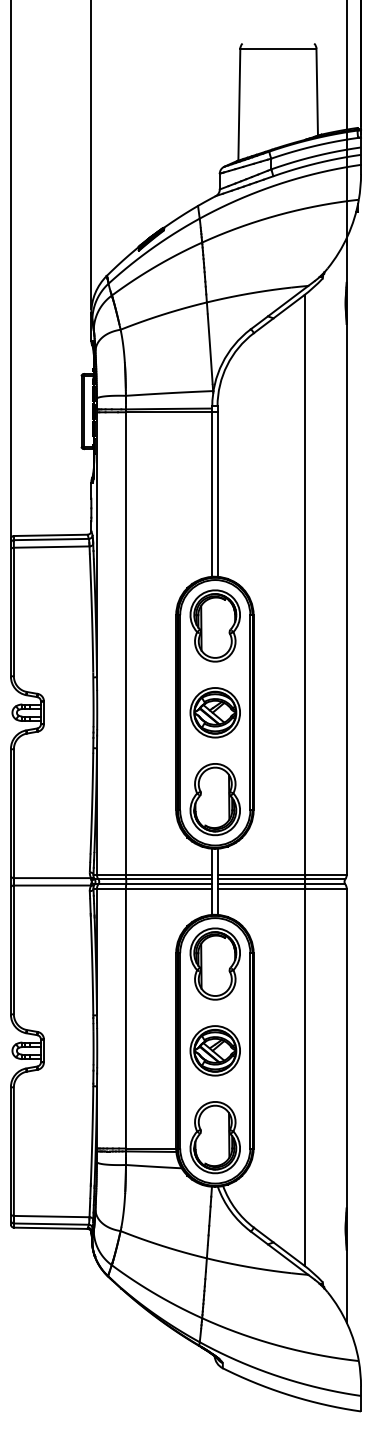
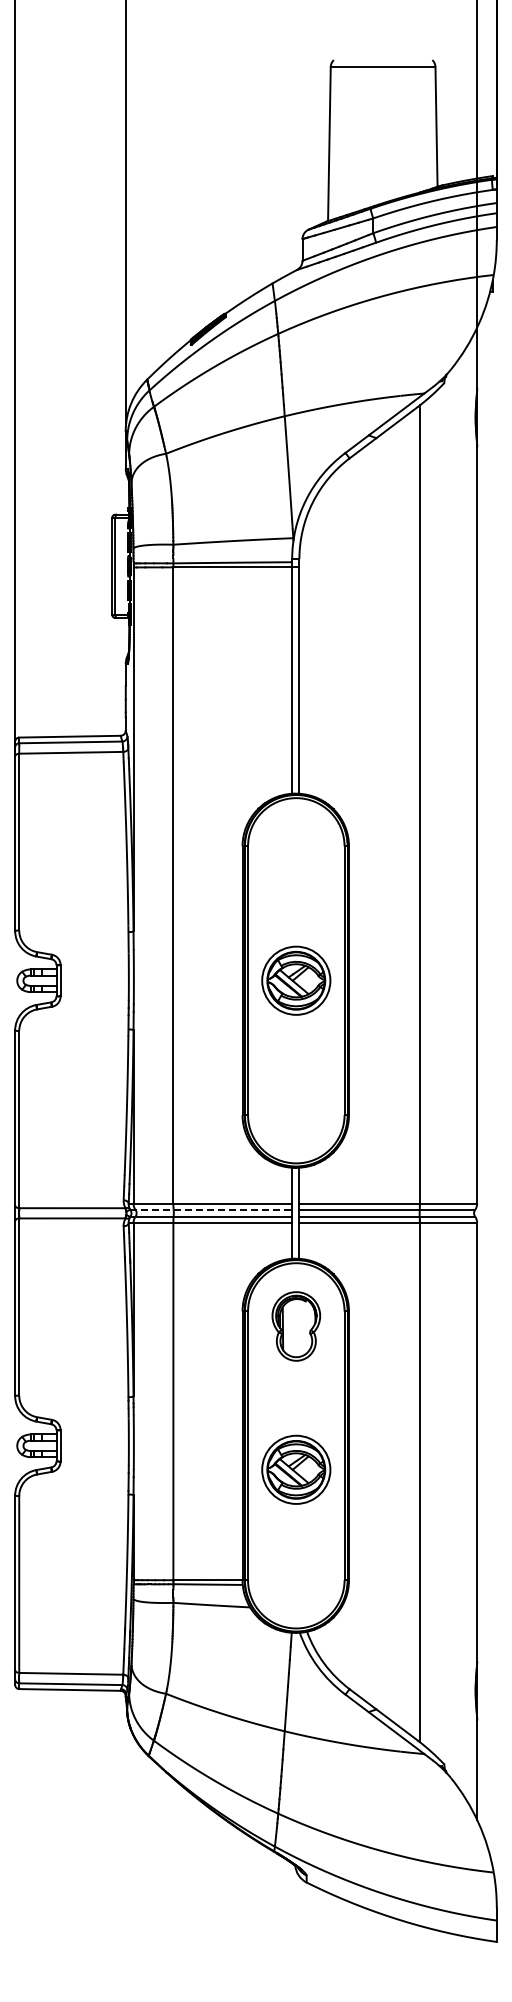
part: (215, 626) -> (296, 861), removed
part: (215, 799) -> (296, 1099), removed
line: (153, 879) -> (211, 1209), solid -> dashed
part: (215, 964) -> (296, 1326), size x0.7
part: (215, 1050) -> (296, 1469), moved
part: (215, 1137) -> (296, 1565), removed

